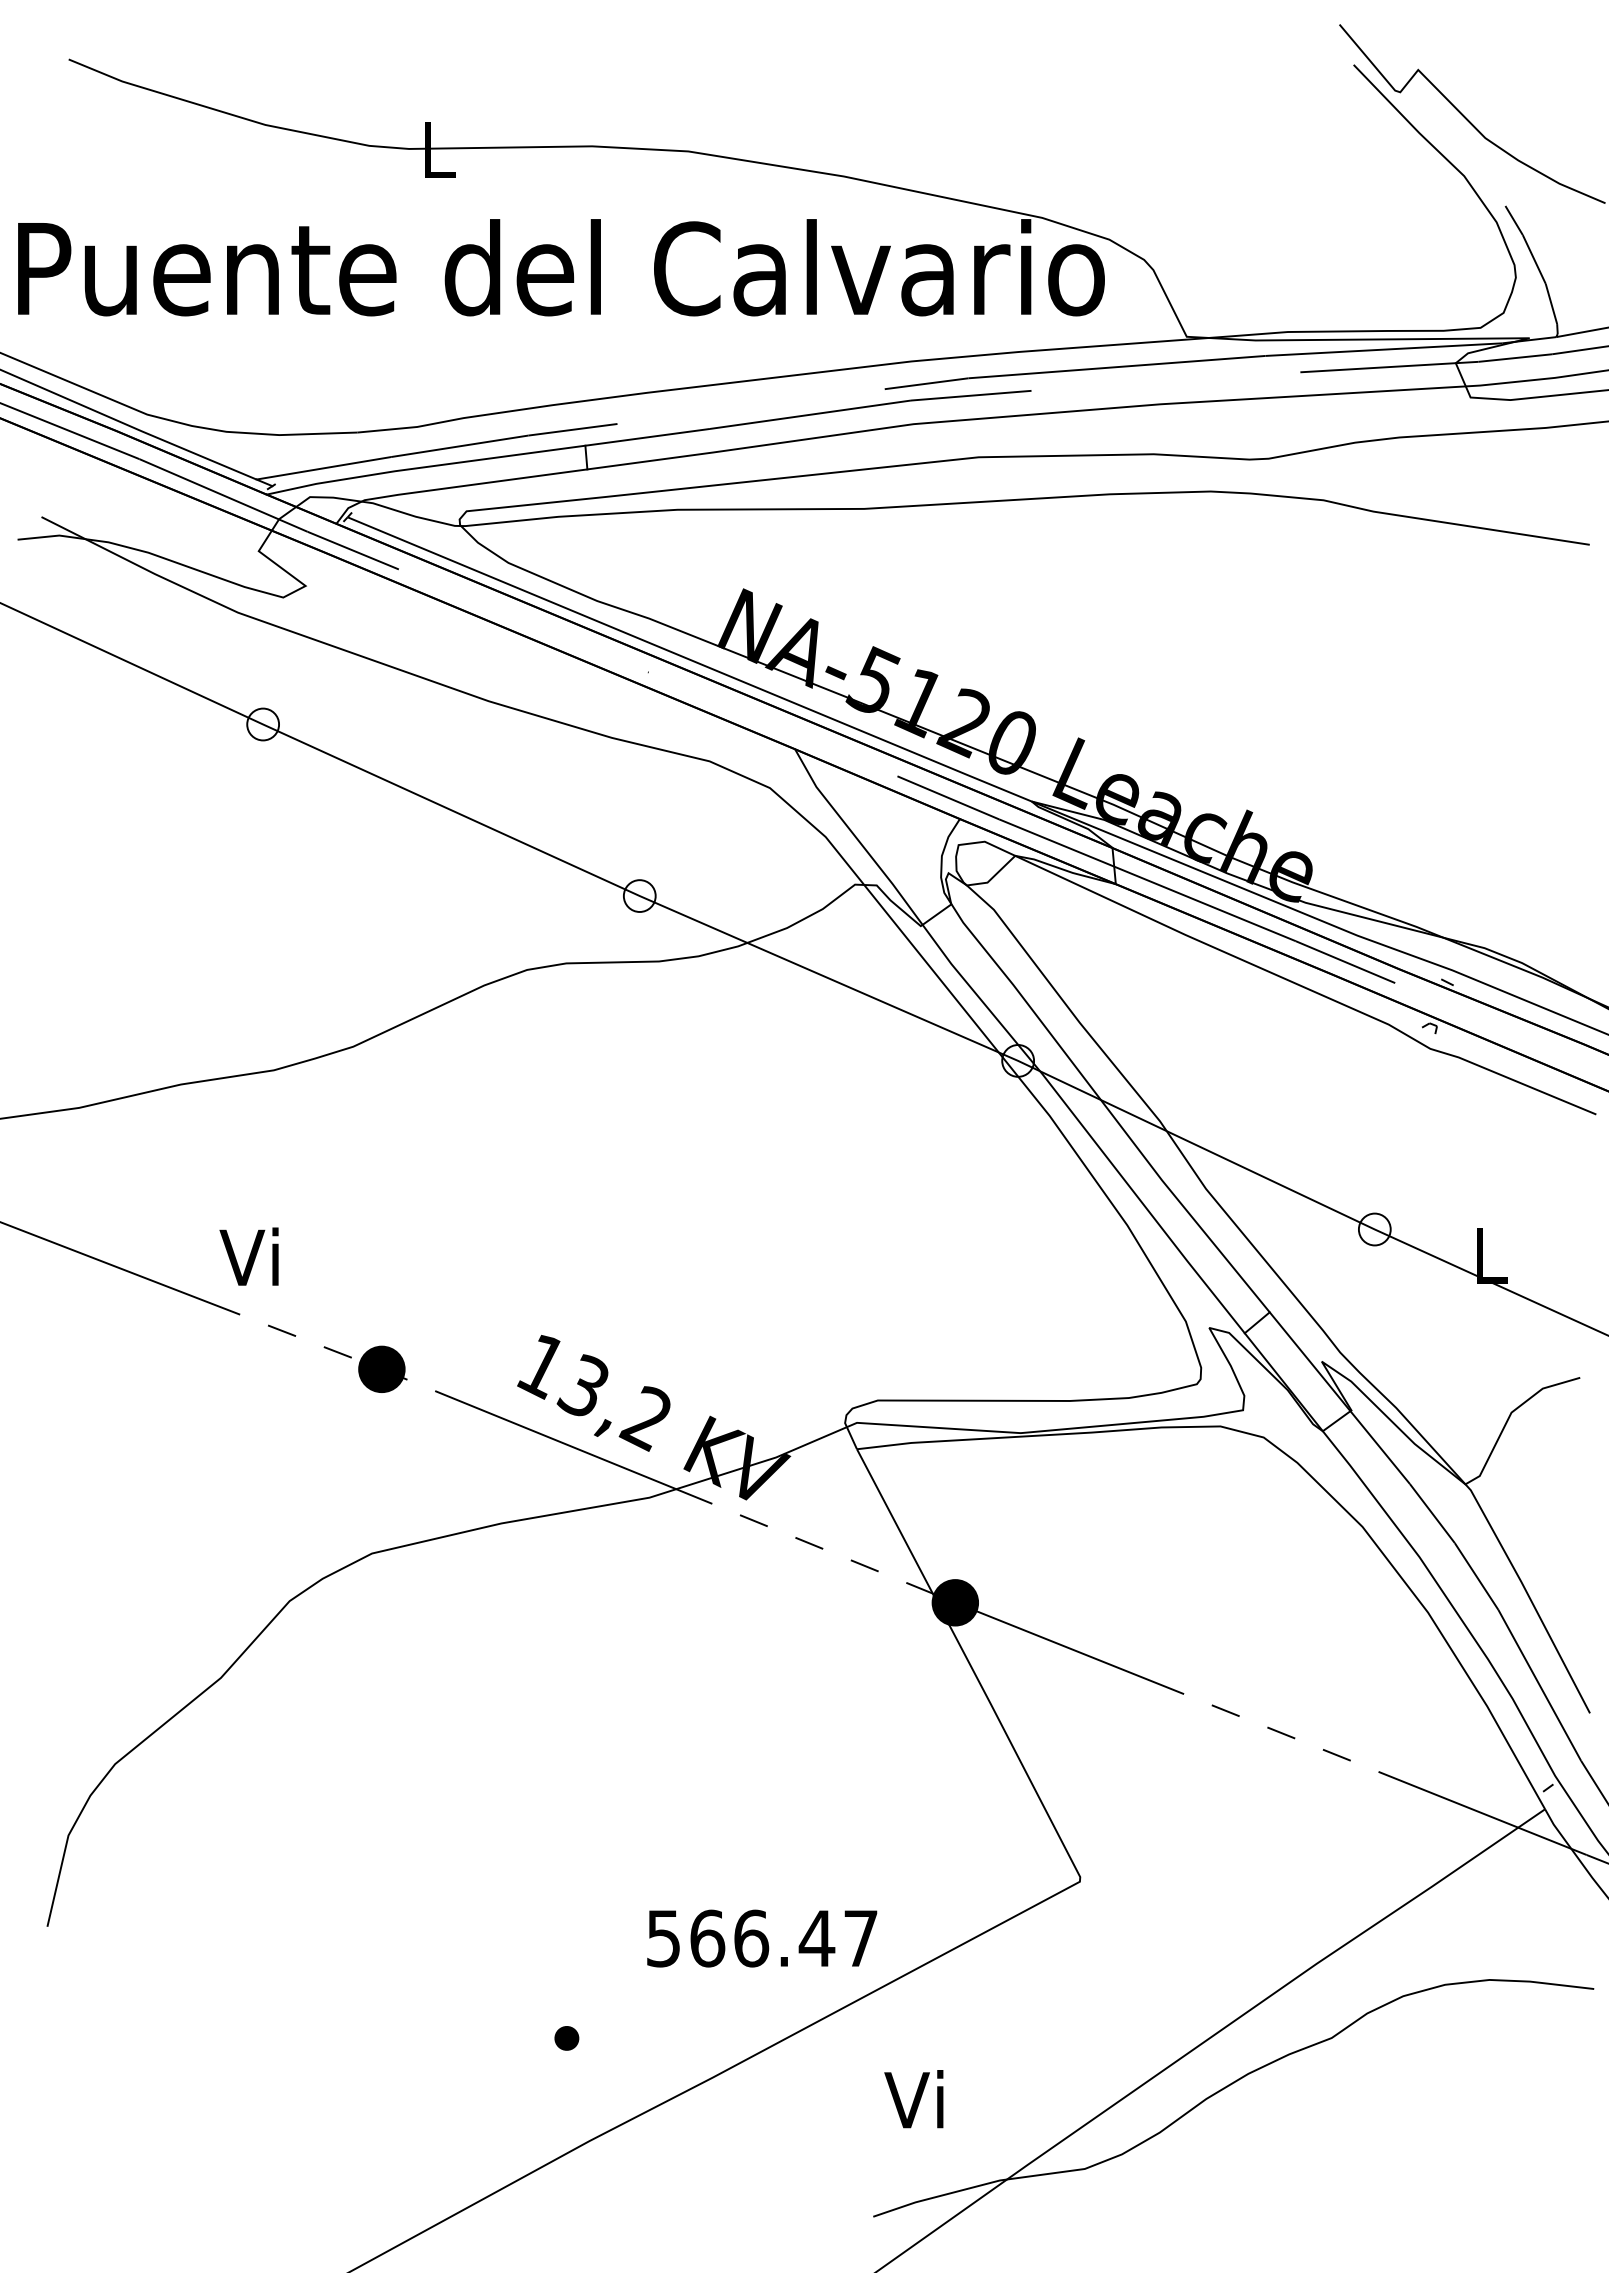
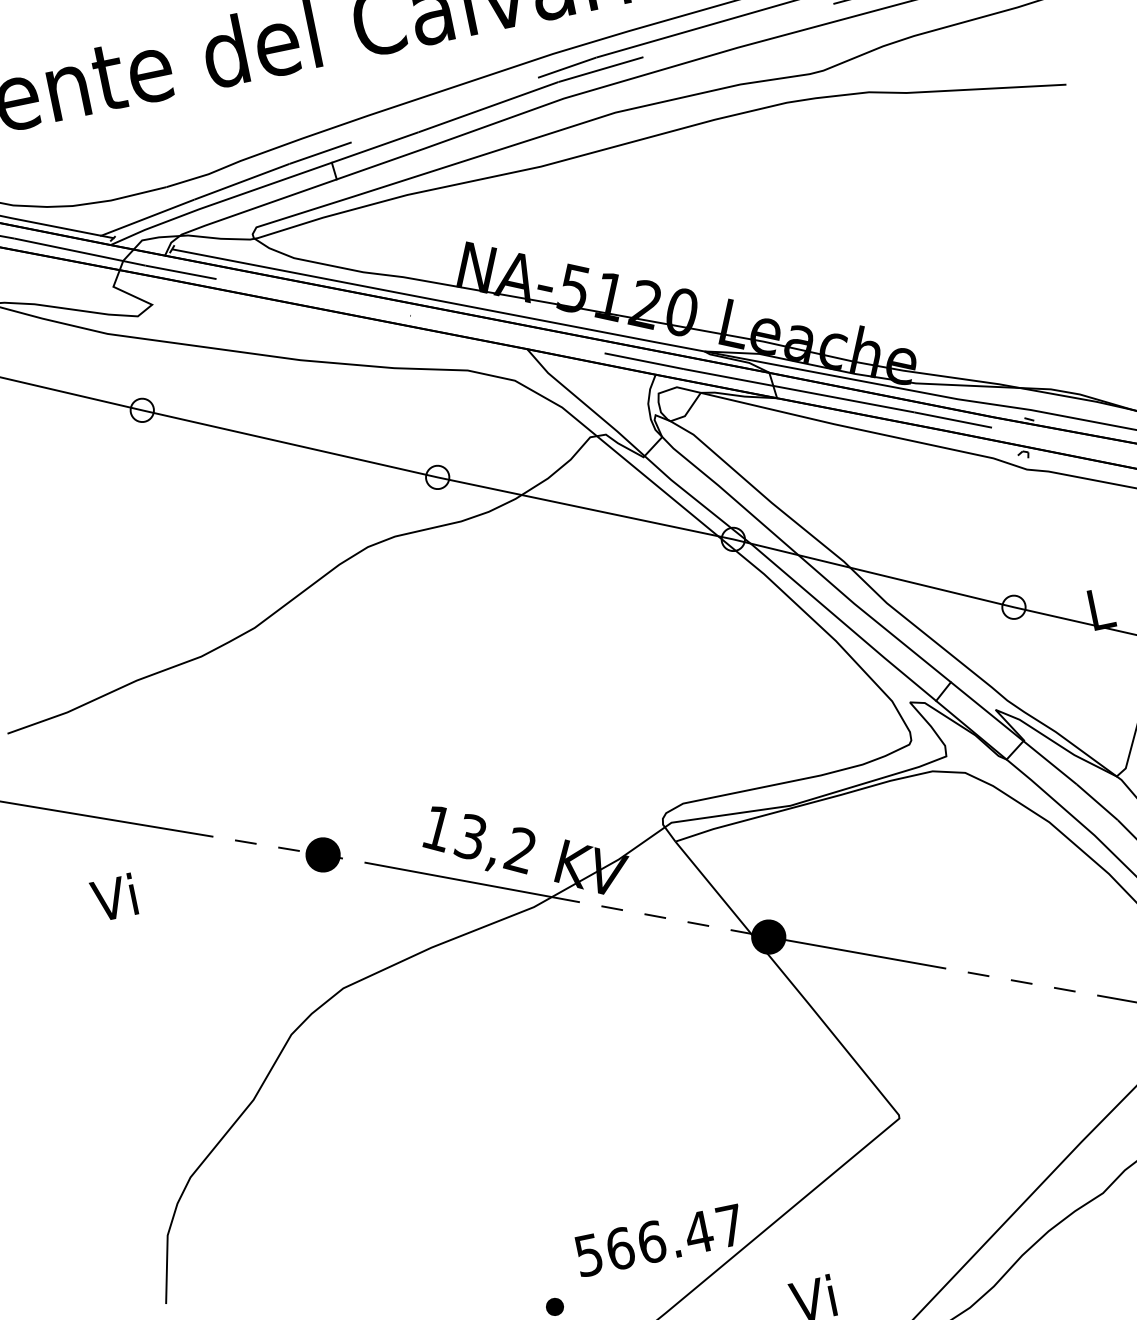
text: (248, 1256) -> (113, 897), moved
text: (762, 1938) -> (659, 1240), moved

